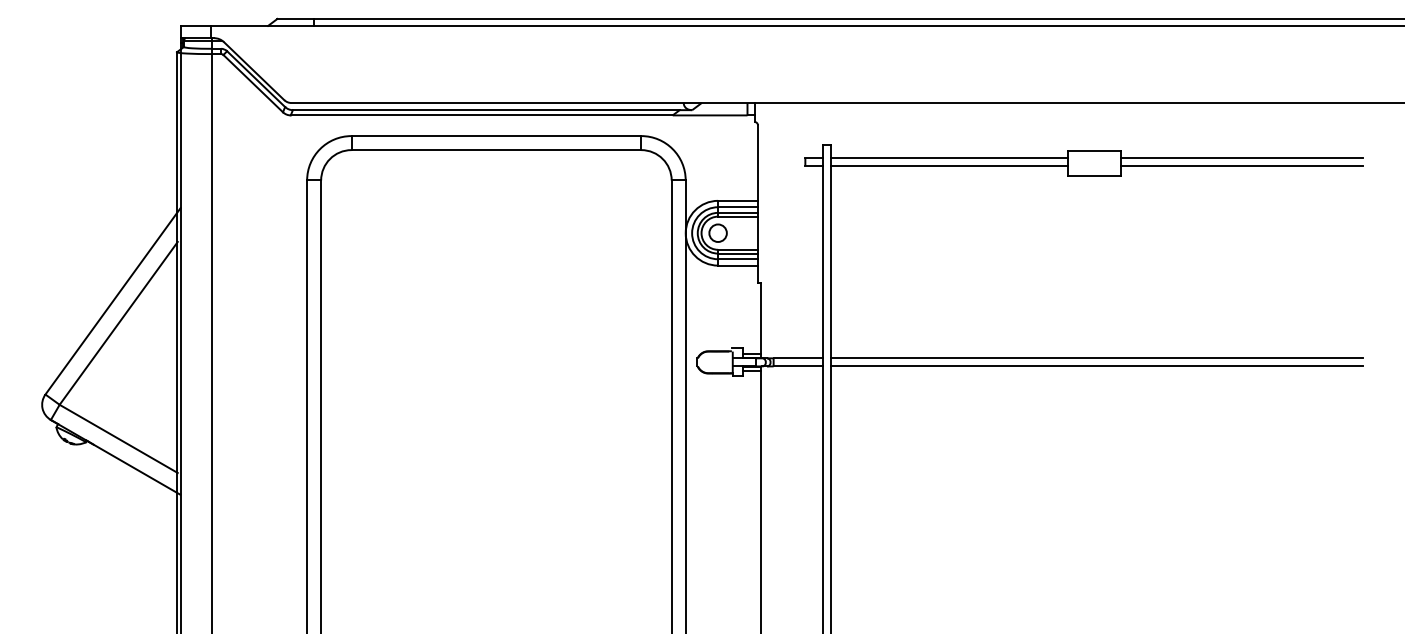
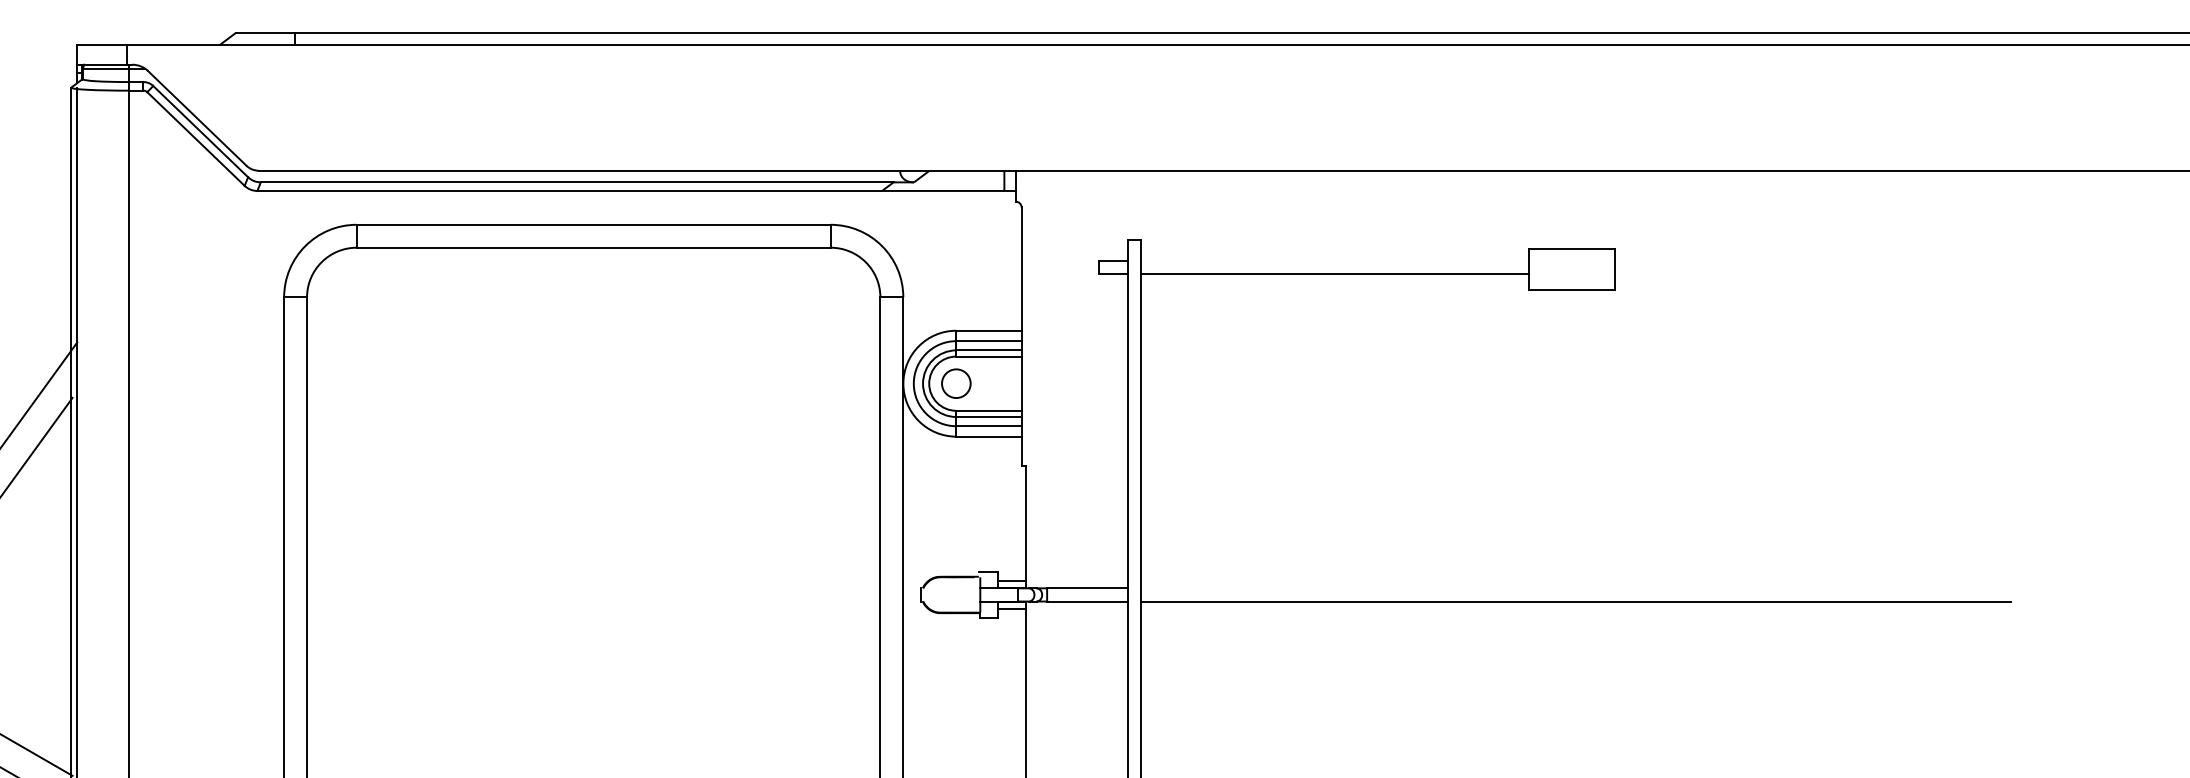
line: (949, 158) -> (1334, 261), removed
line: (1241, 158) -> (1812, 261), removed
line: (1241, 166) -> (1812, 274), removed
line: (1096, 358) -> (1575, 588), removed

